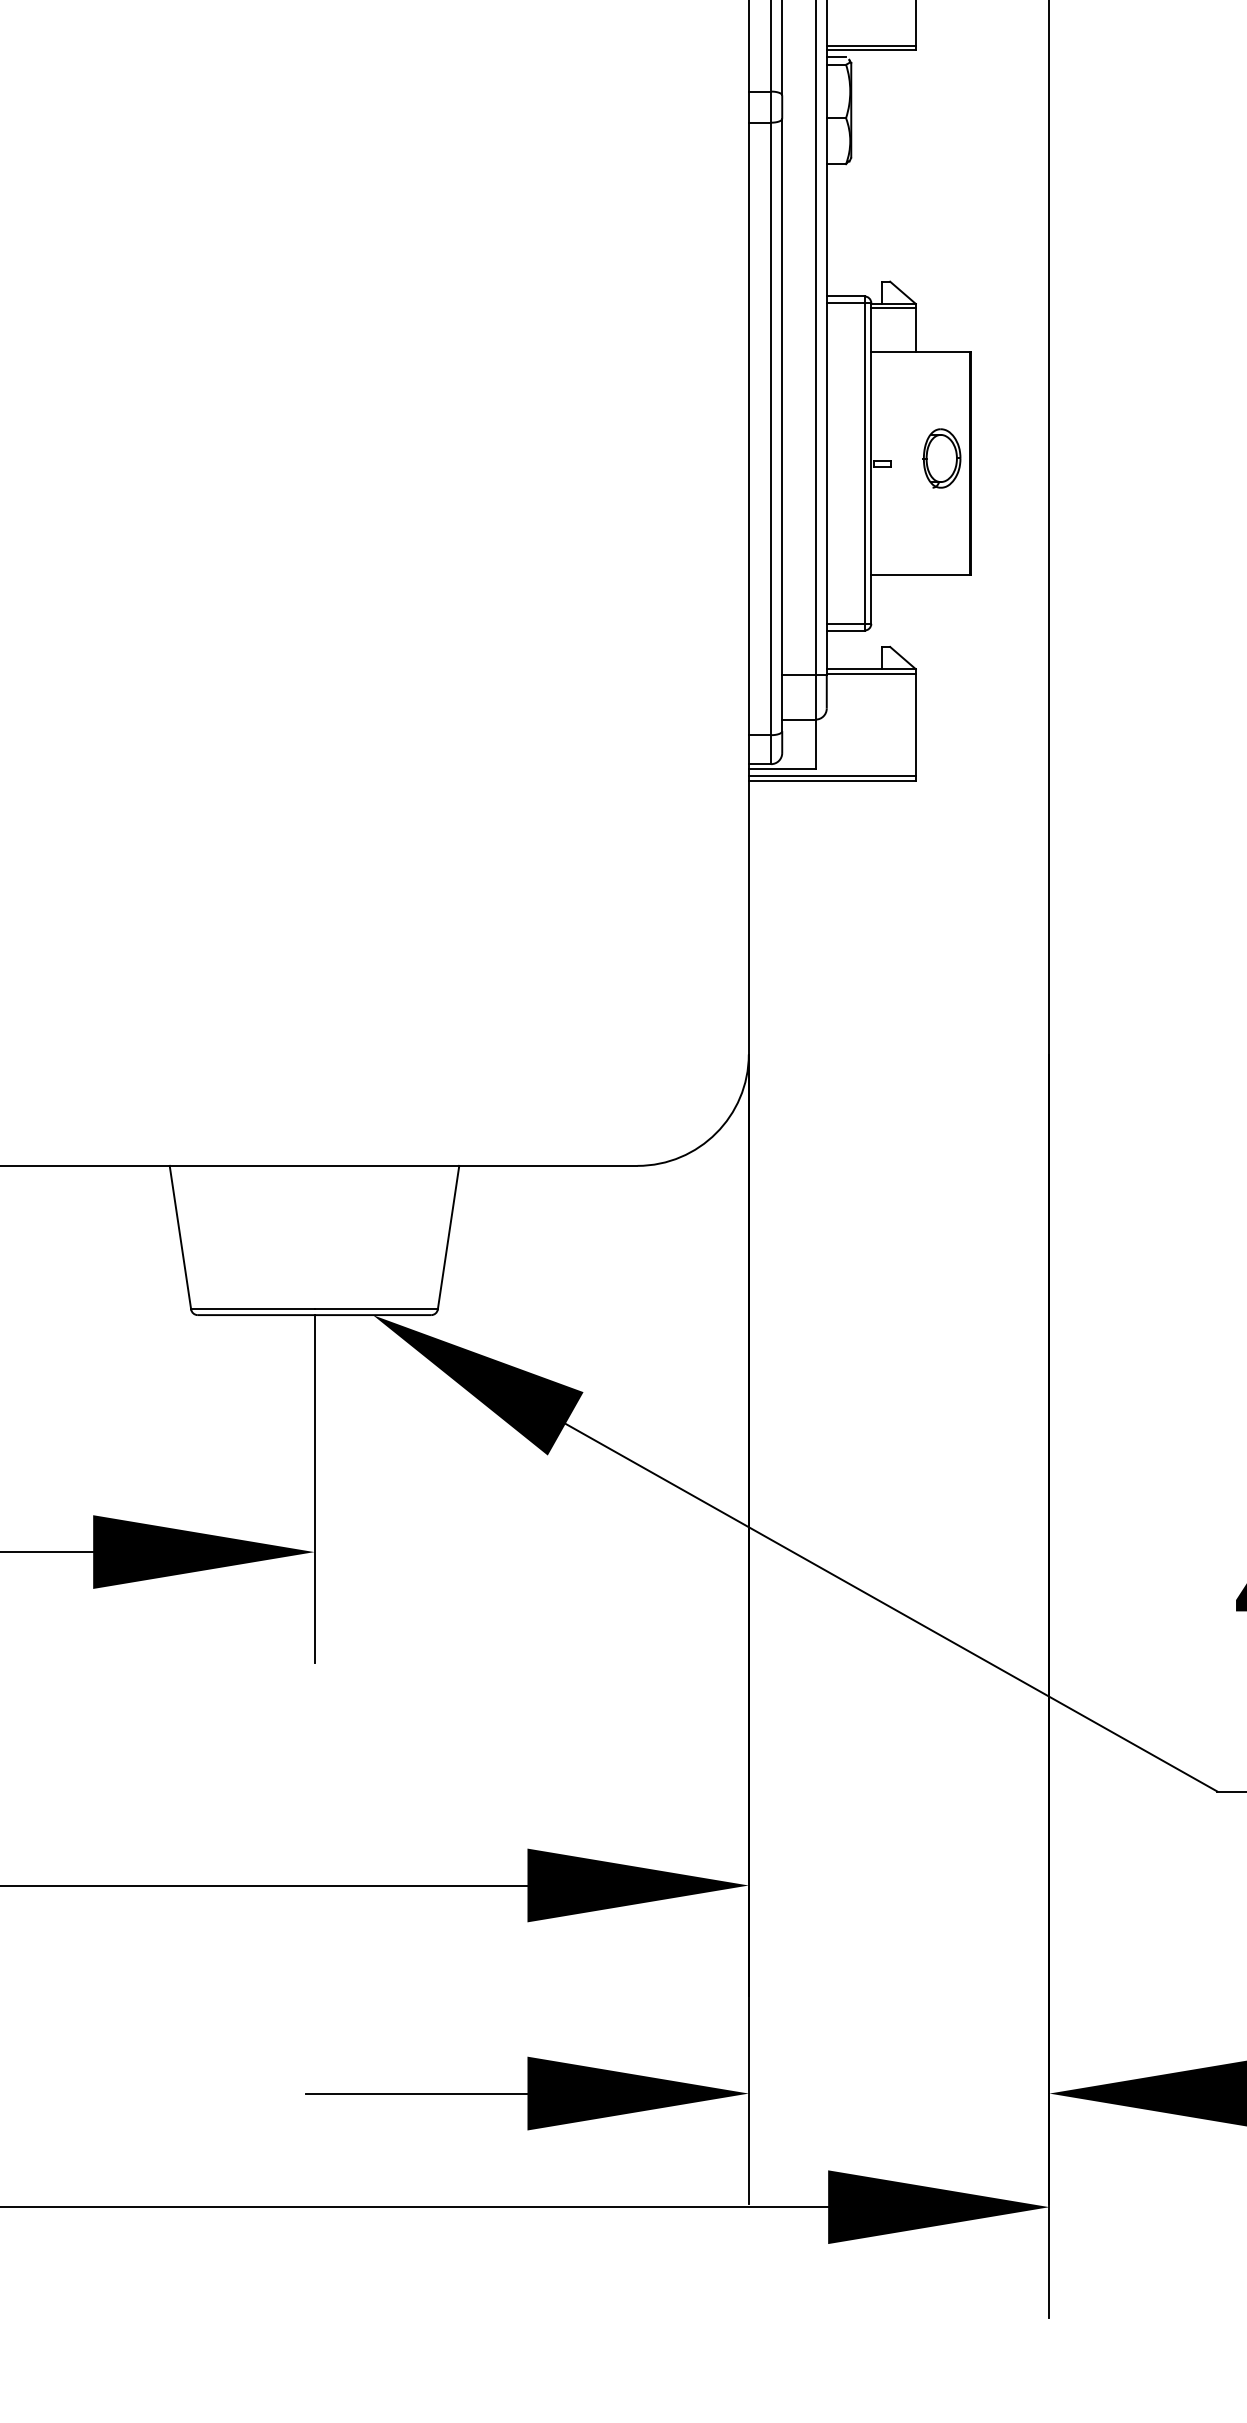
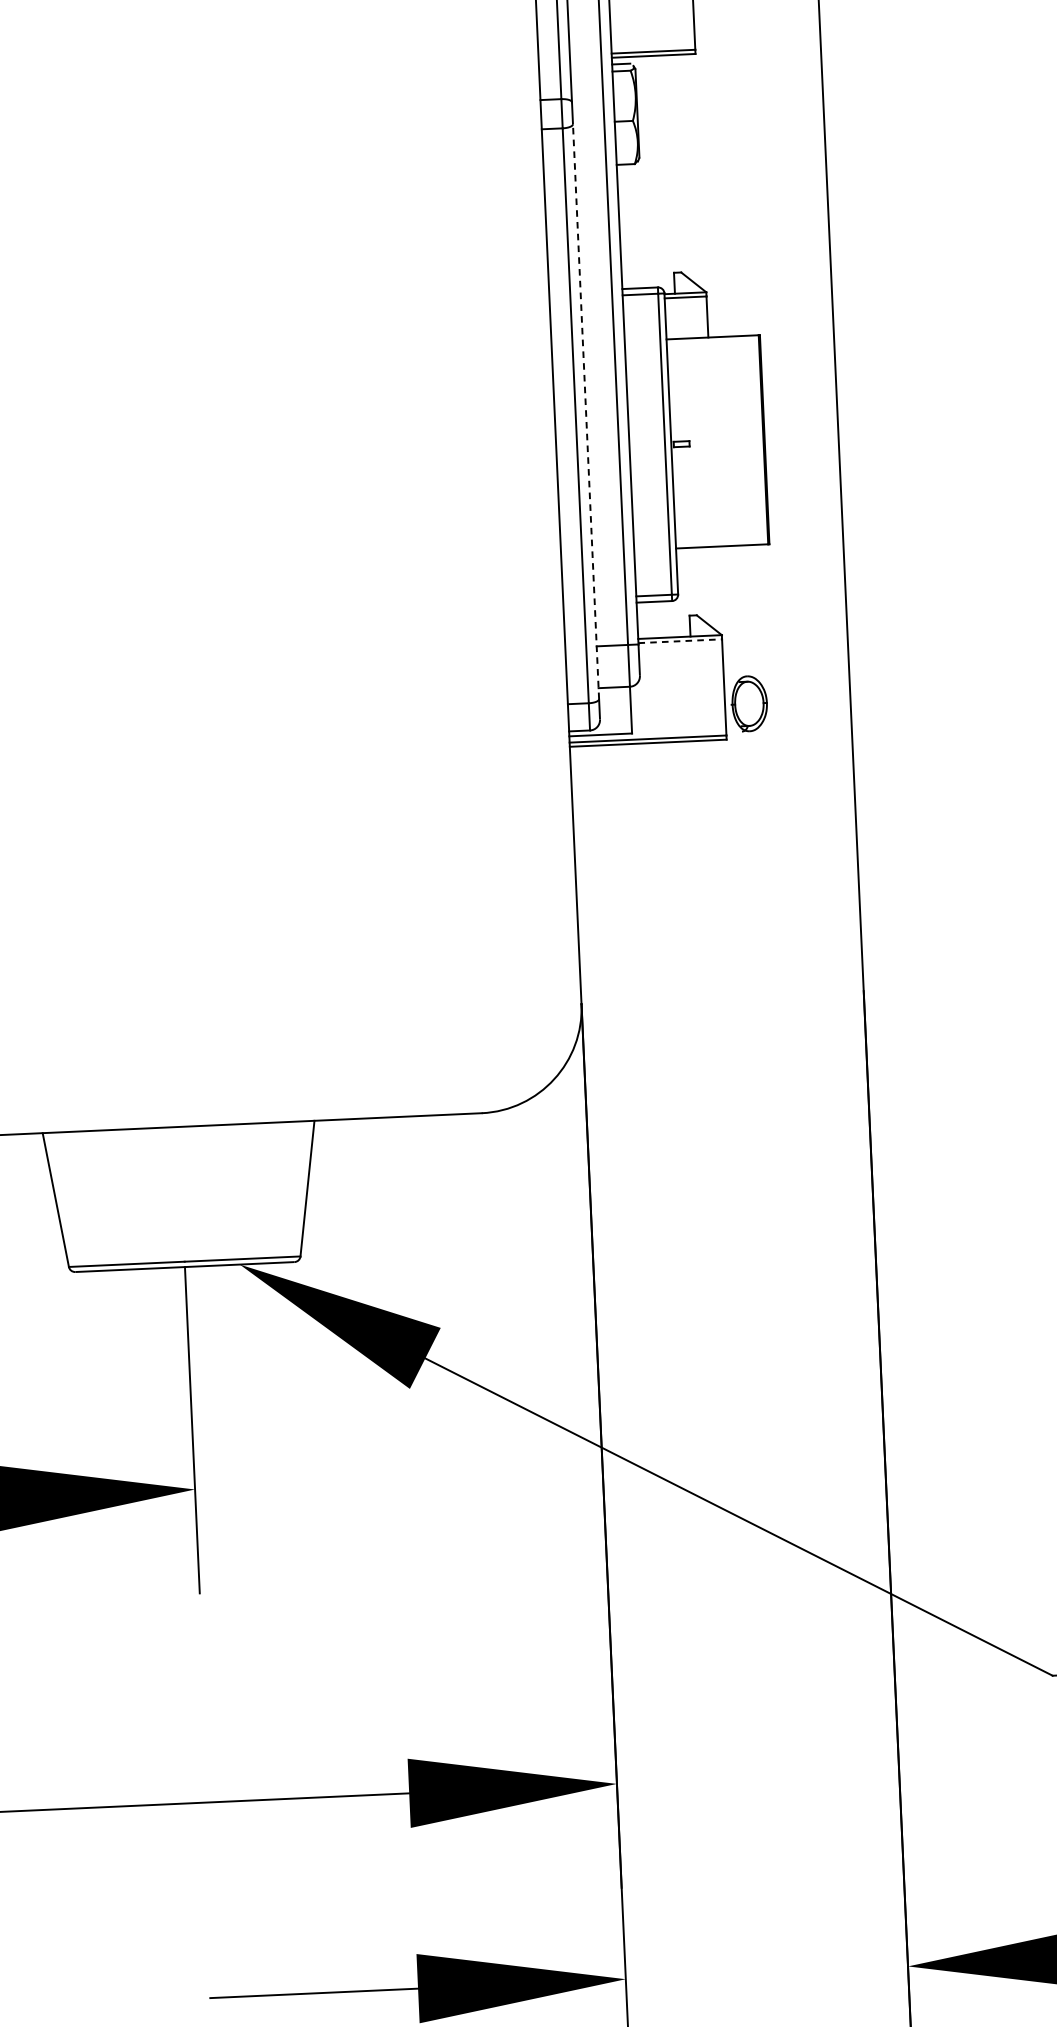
line: (782, 424) -> (586, 411), solid -> dashed
part: (941, 458) -> (749, 703), moved
line: (871, 673) -> (680, 641), solid -> dashed

